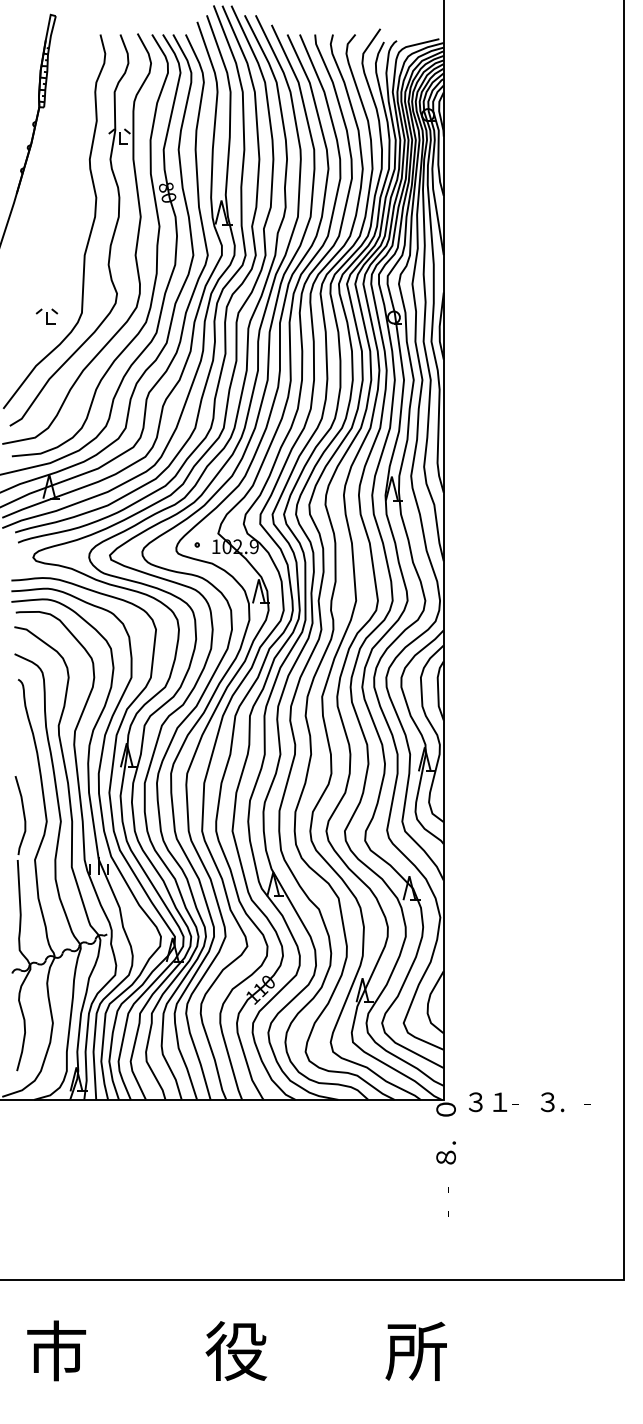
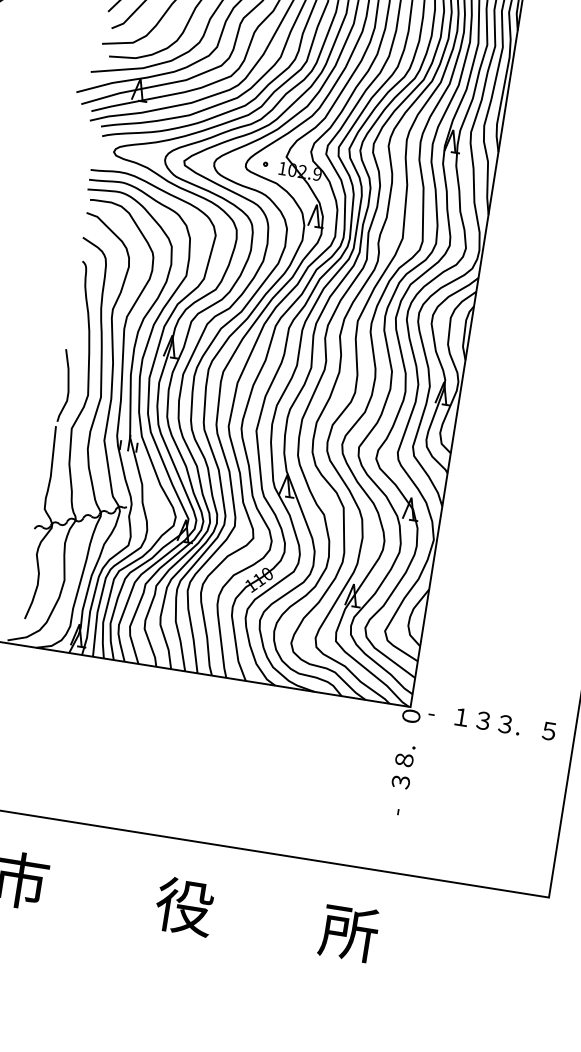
text: (473, 1102) -> (437, 713), ３ -> -
text: (521, 1102) -> (481, 720), - -> ３
text: (593, 1102) -> (547, 731), - -> ５
text: (445, 1183) -> (400, 783), - -> ３

